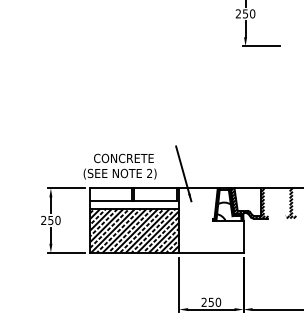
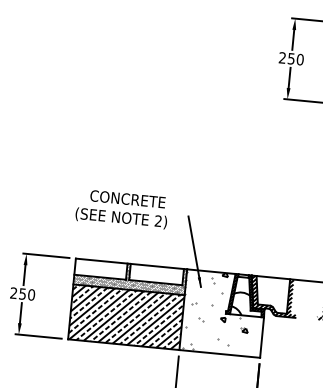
text: (119, 166) -> (121, 208), moved
hatch: (134, 198) -> (130, 276), added
hatch: (207, 219) -> (218, 311), added

